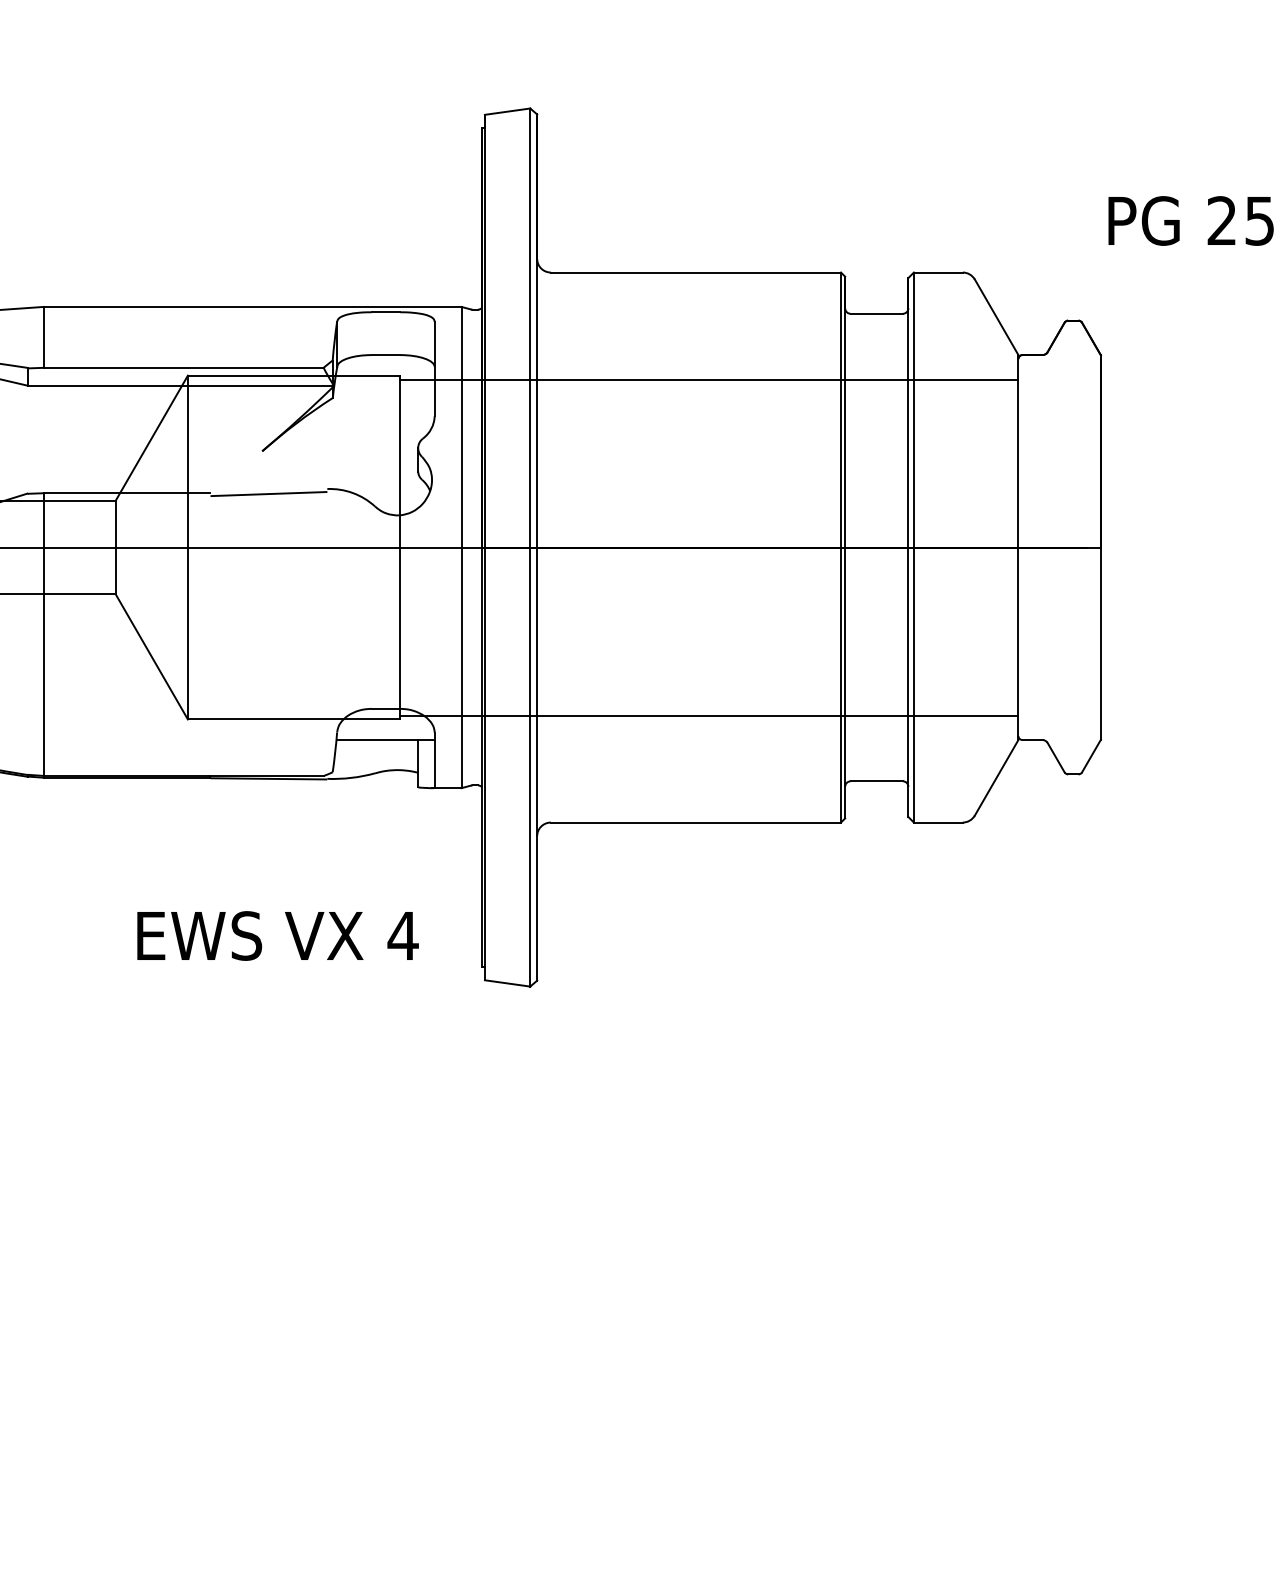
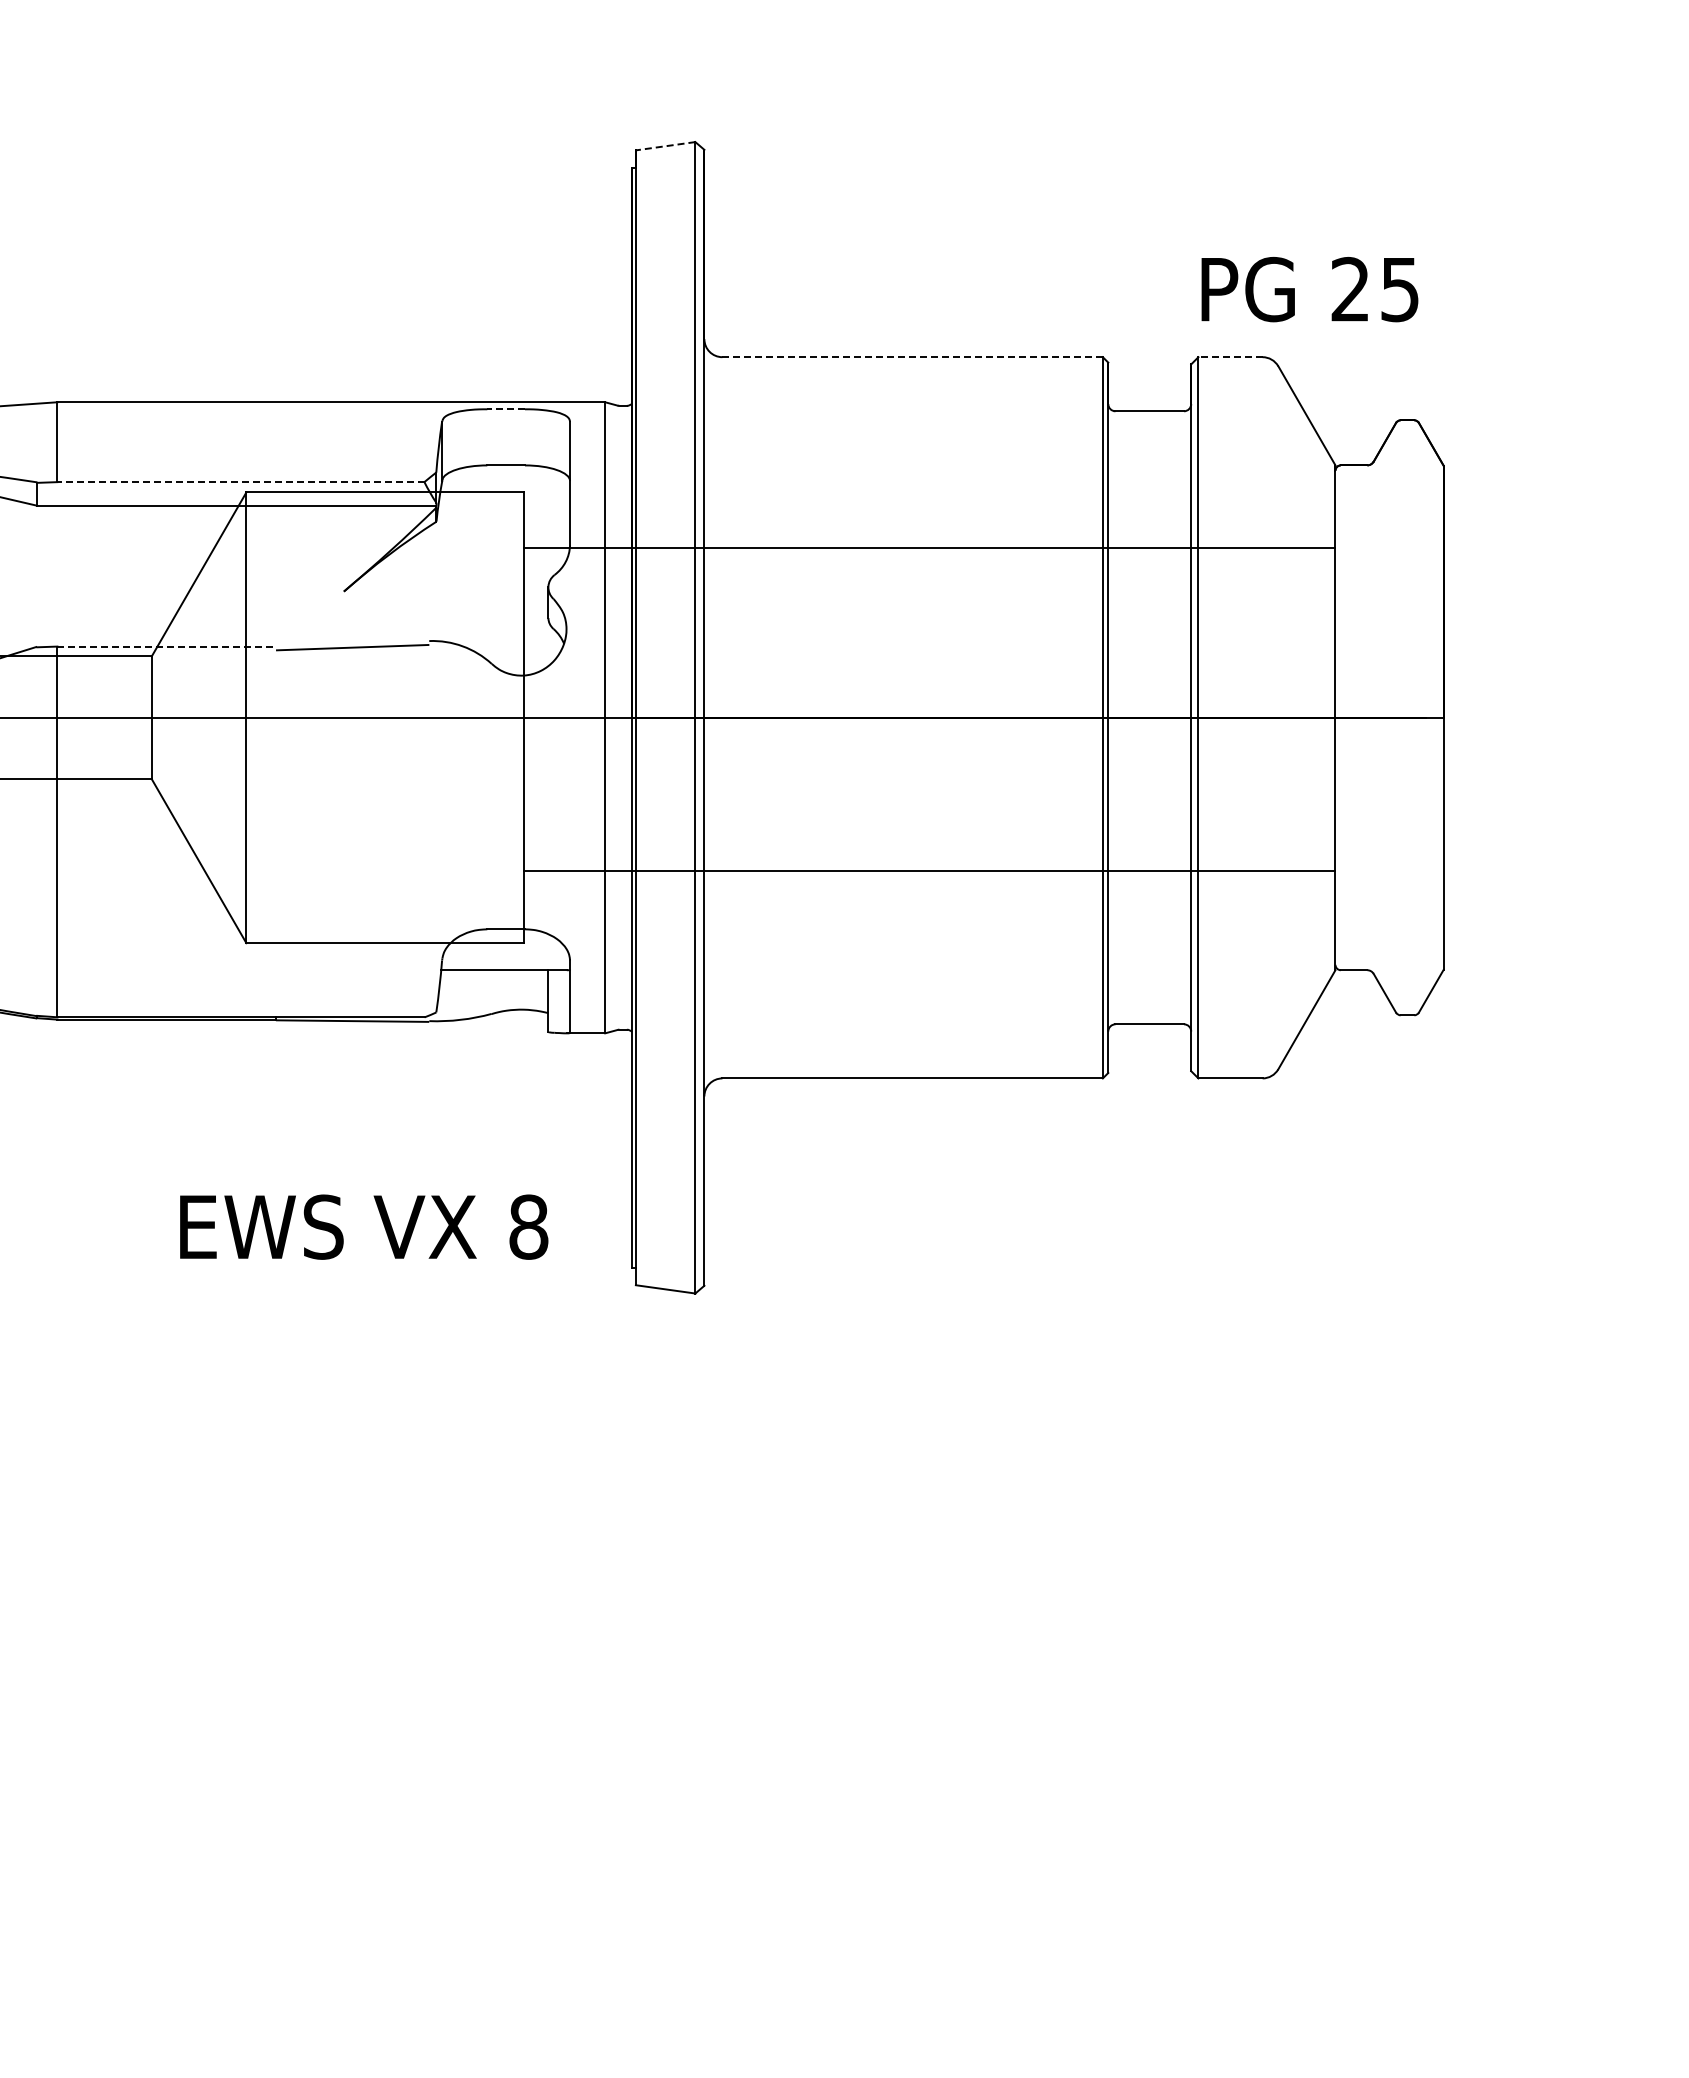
line: (507, 111) -> (665, 146), solid -> dashed
text: (1190, 220) -> (1309, 289), moved
line: (695, 272) -> (912, 357), solid -> dashed
line: (938, 272) -> (1230, 357), solid -> dashed
line: (386, 312) -> (506, 409), solid -> dashed
line: (184, 368) -> (241, 482), solid -> dashed
line: (708, 379) -> (929, 548), moved
line: (127, 493) -> (167, 646), solid -> dashed
line: (708, 715) -> (929, 871), moved
text: (403, 935) -> (528, 1226), 4 -> 8

